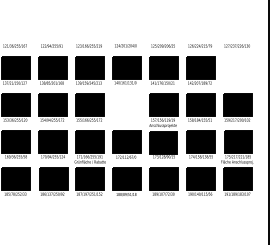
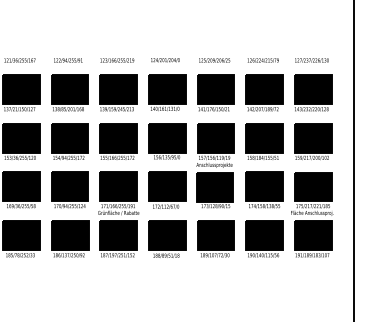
part: (237, 70) -> (312, 92), added
part: (126, 107) -> (166, 141), added

